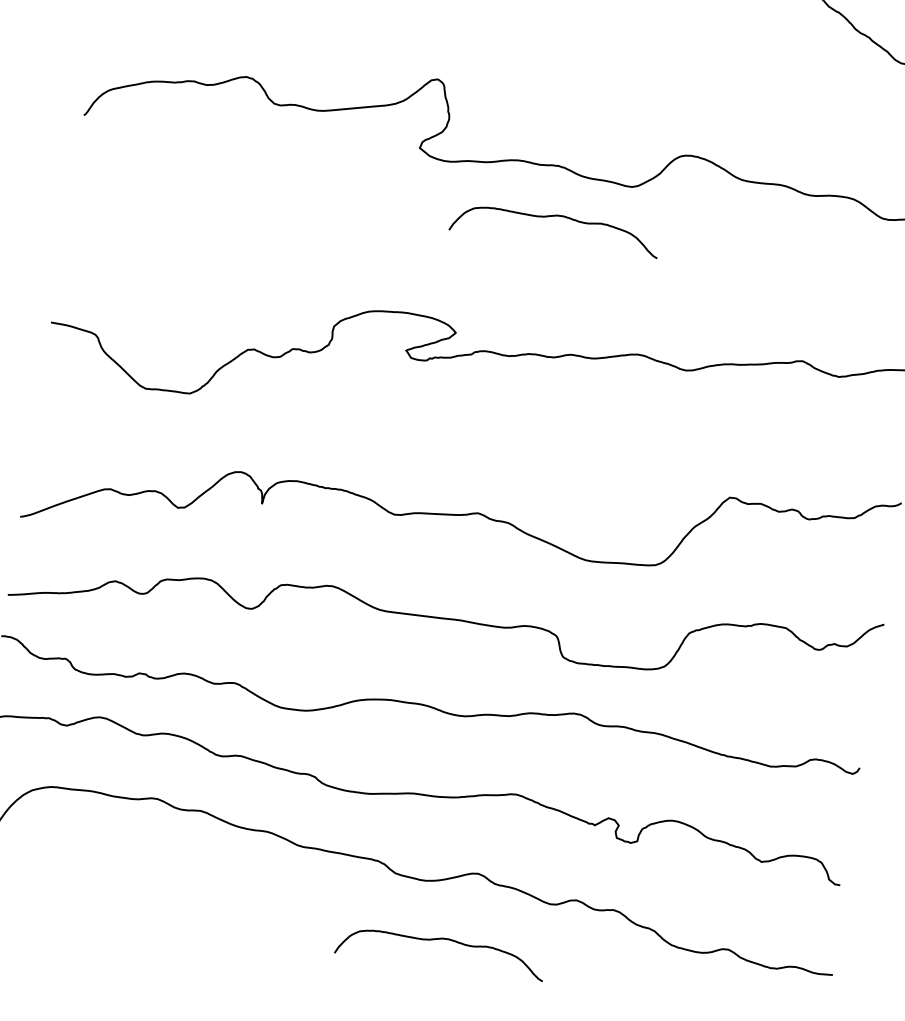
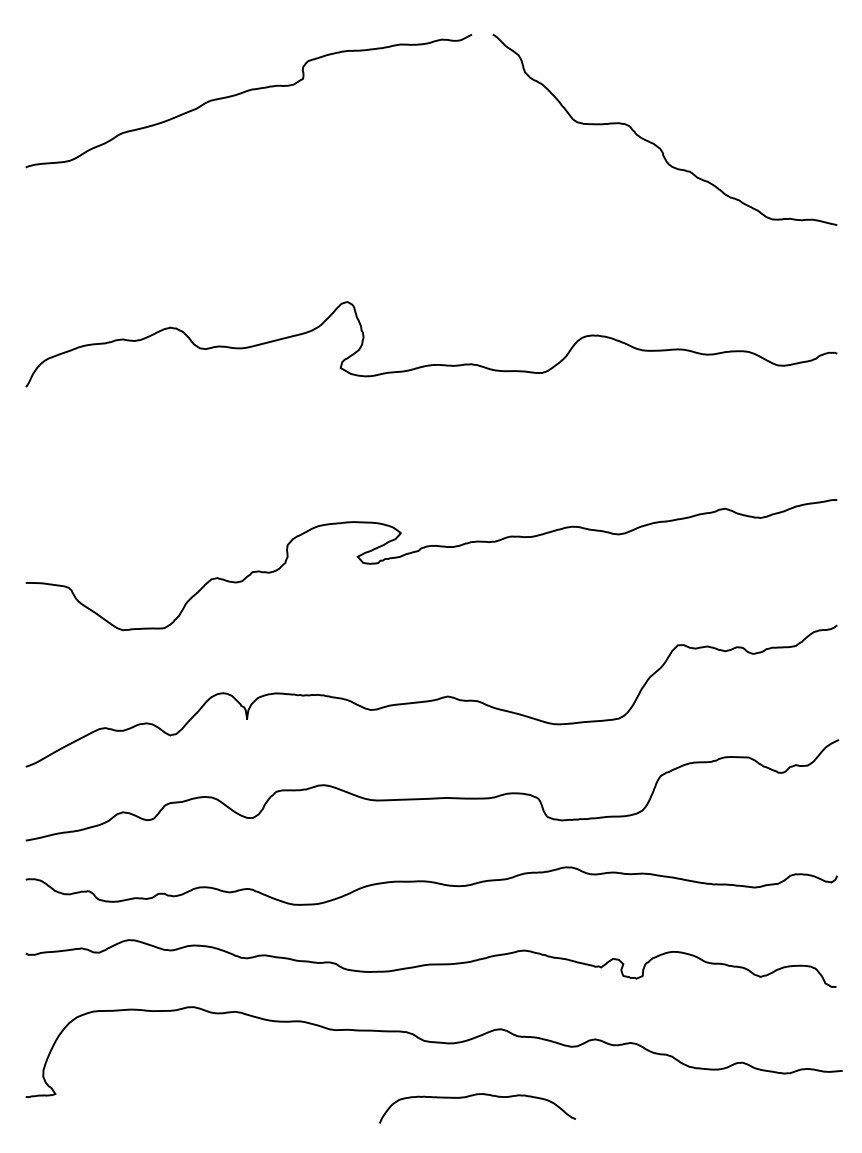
curve: (557, 216) -> (477, 411), removed

